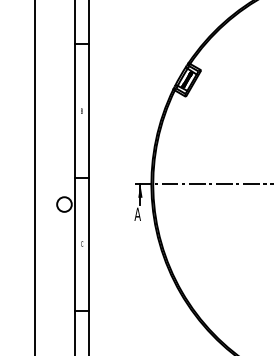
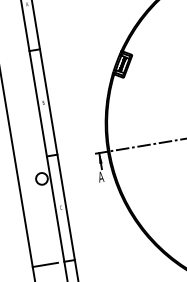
line: (51, 311) -> (45, 265), added

